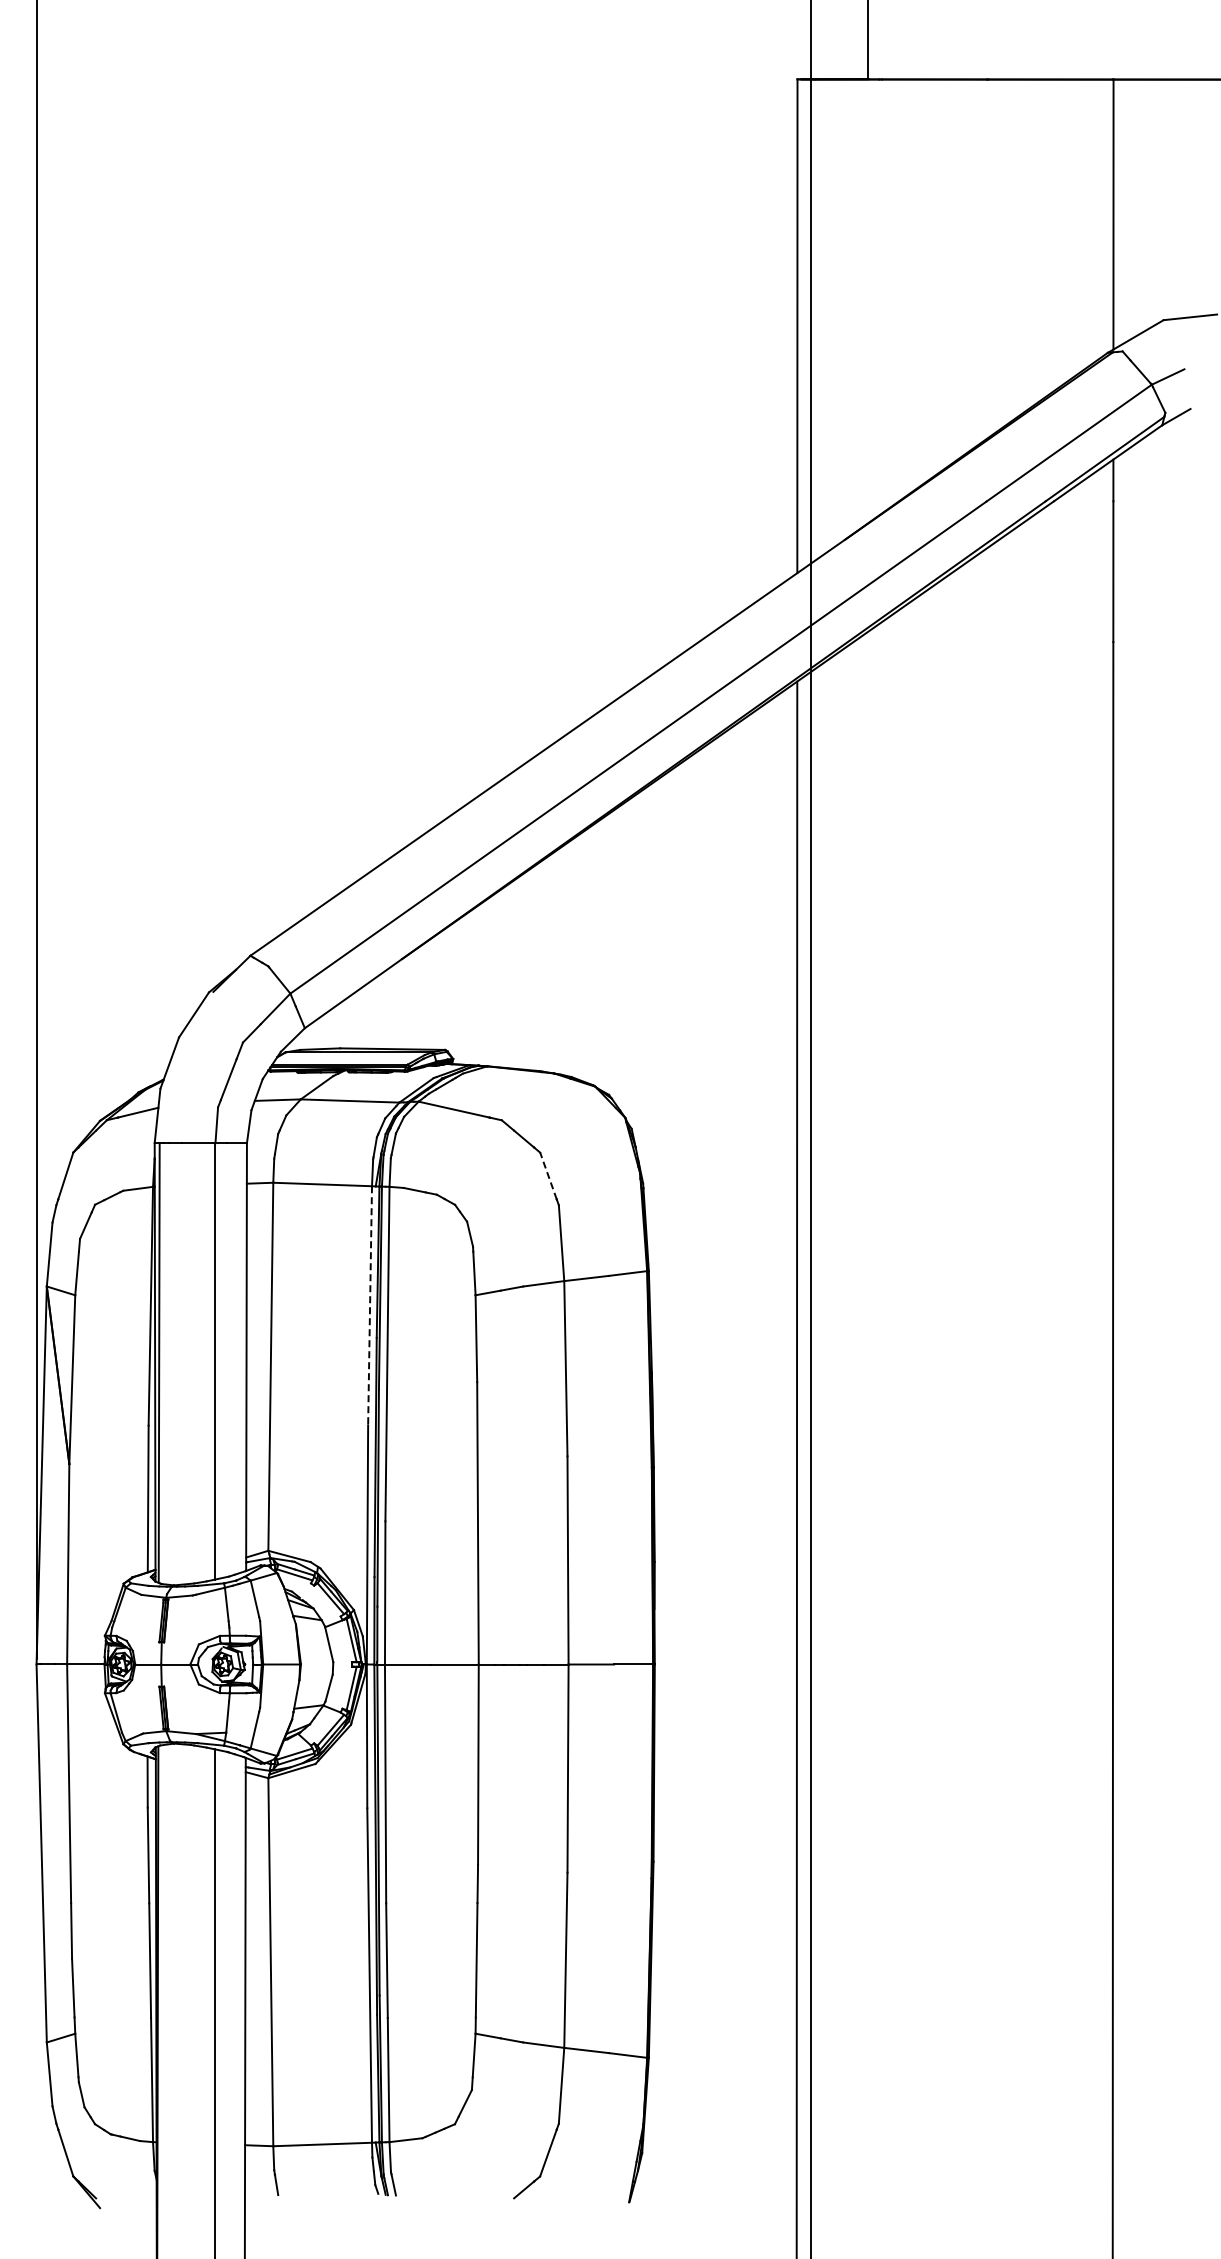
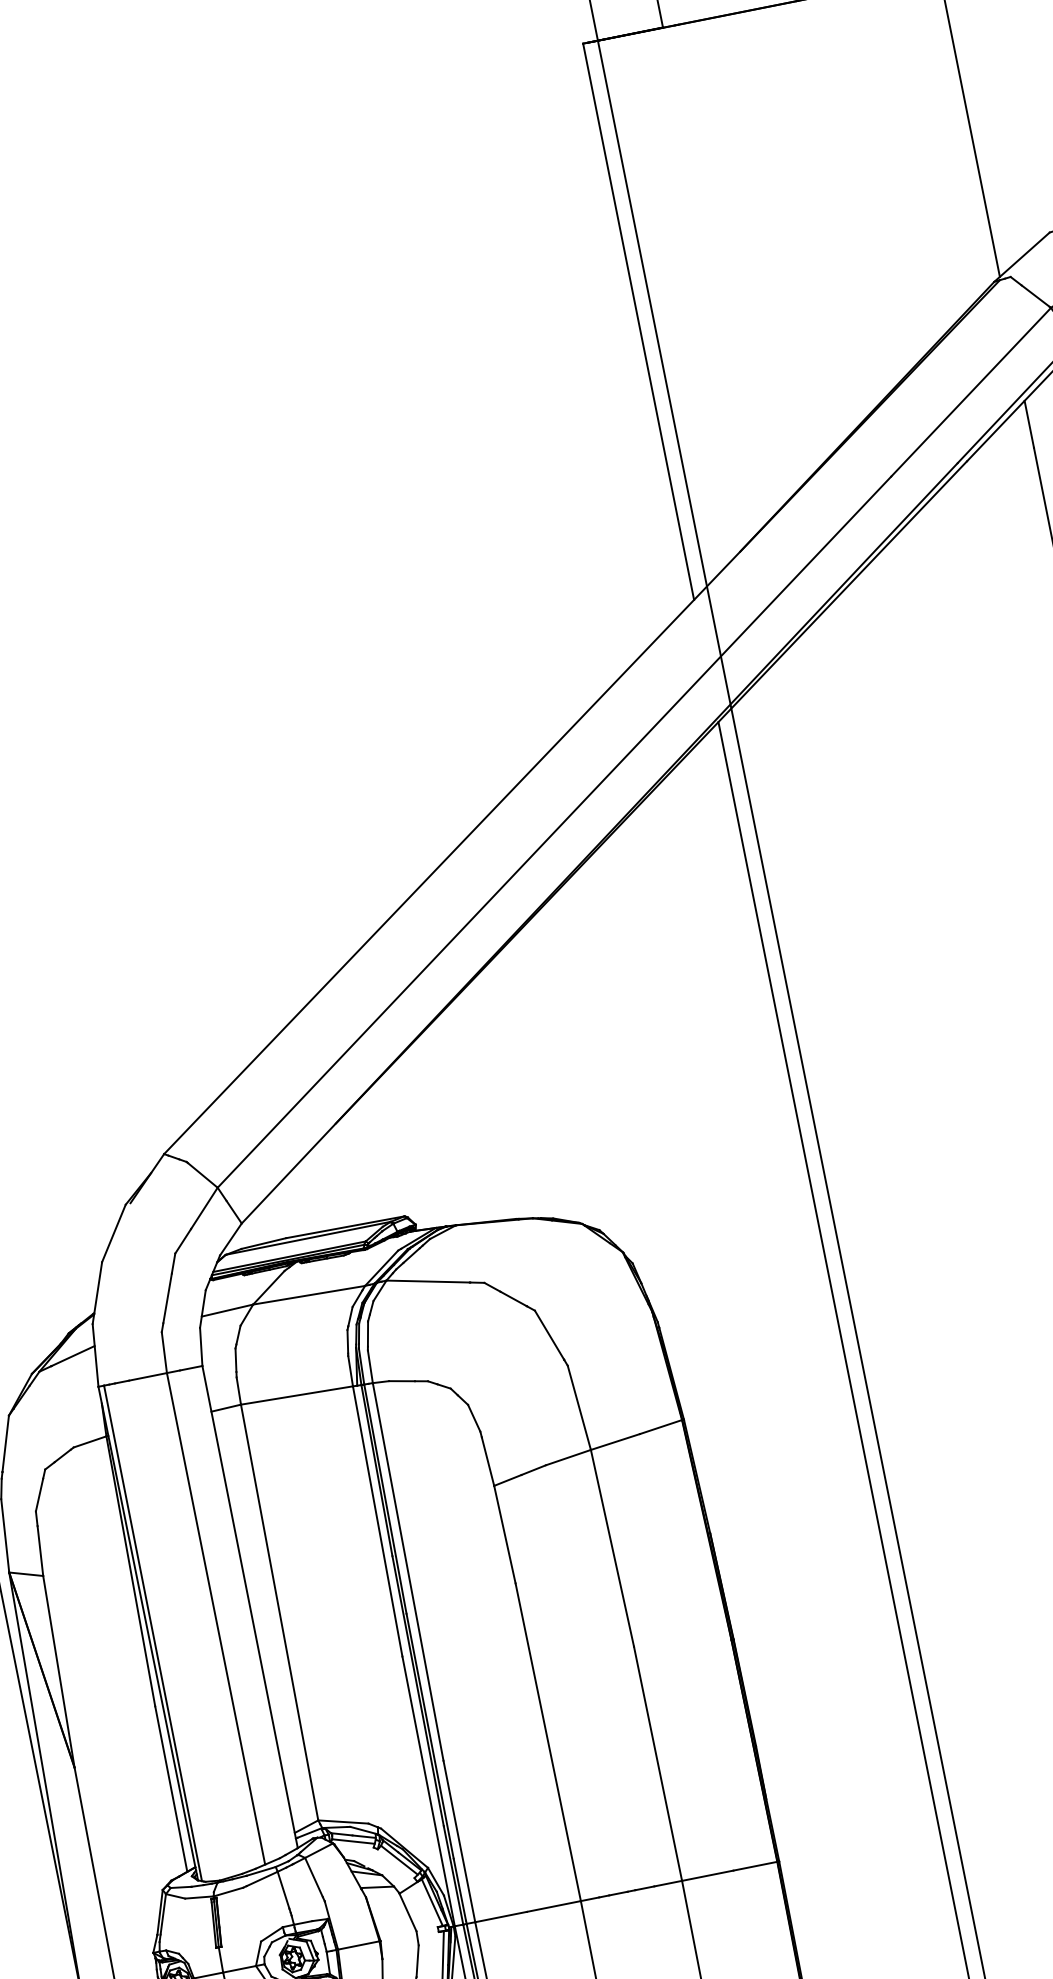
line: (548, 1176) -> (549, 1335), dashed -> solid
line: (370, 1305) -> (378, 1521), dashed -> solid

